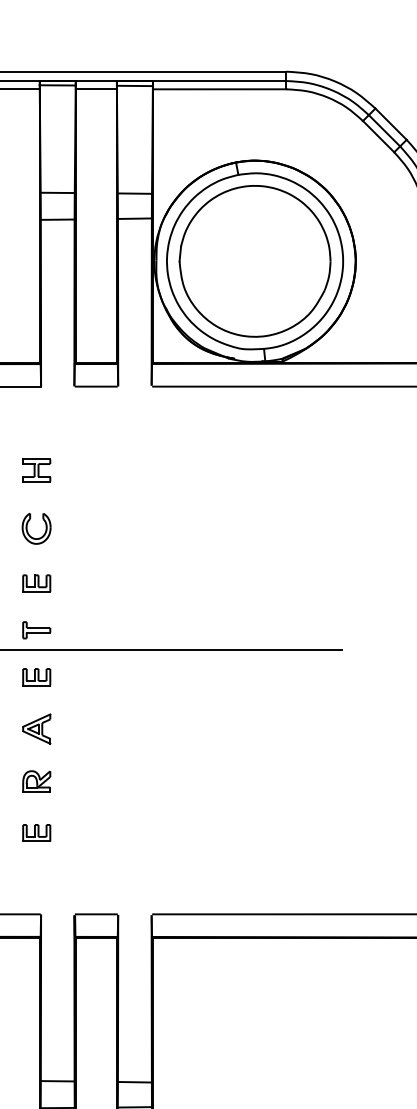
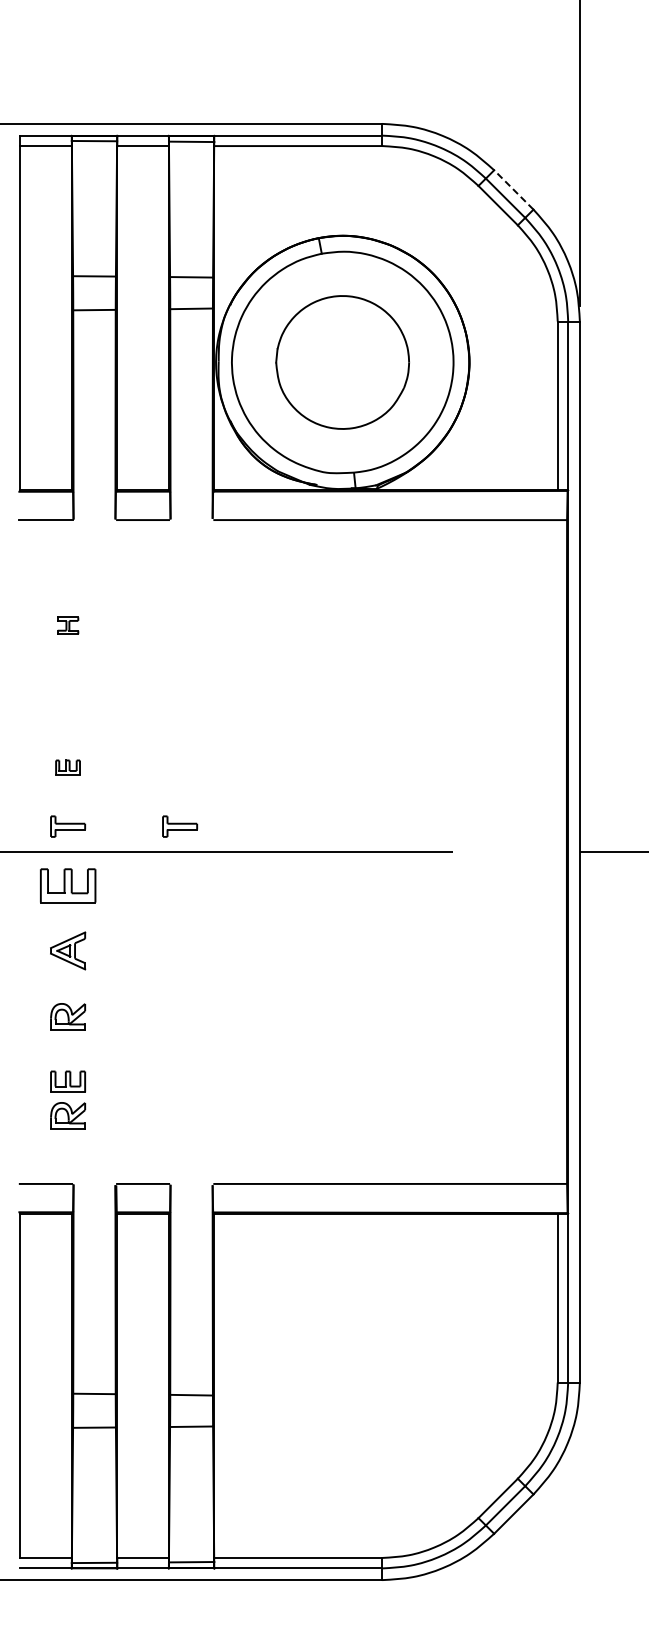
line: (390, 123) -> (513, 189), solid -> dashed
part: (254, 261) -> (342, 362), size x0.7
part: (36, 470) -> (67, 625), size x0.6
part: (27, 528) -> (56, 698), removed
part: (36, 583) -> (67, 767), size x0.7
part: (125, 630) -> (179, 826), added
part: (36, 677) -> (67, 885), size x1.6
part: (36, 859) -> (67, 1115), added

